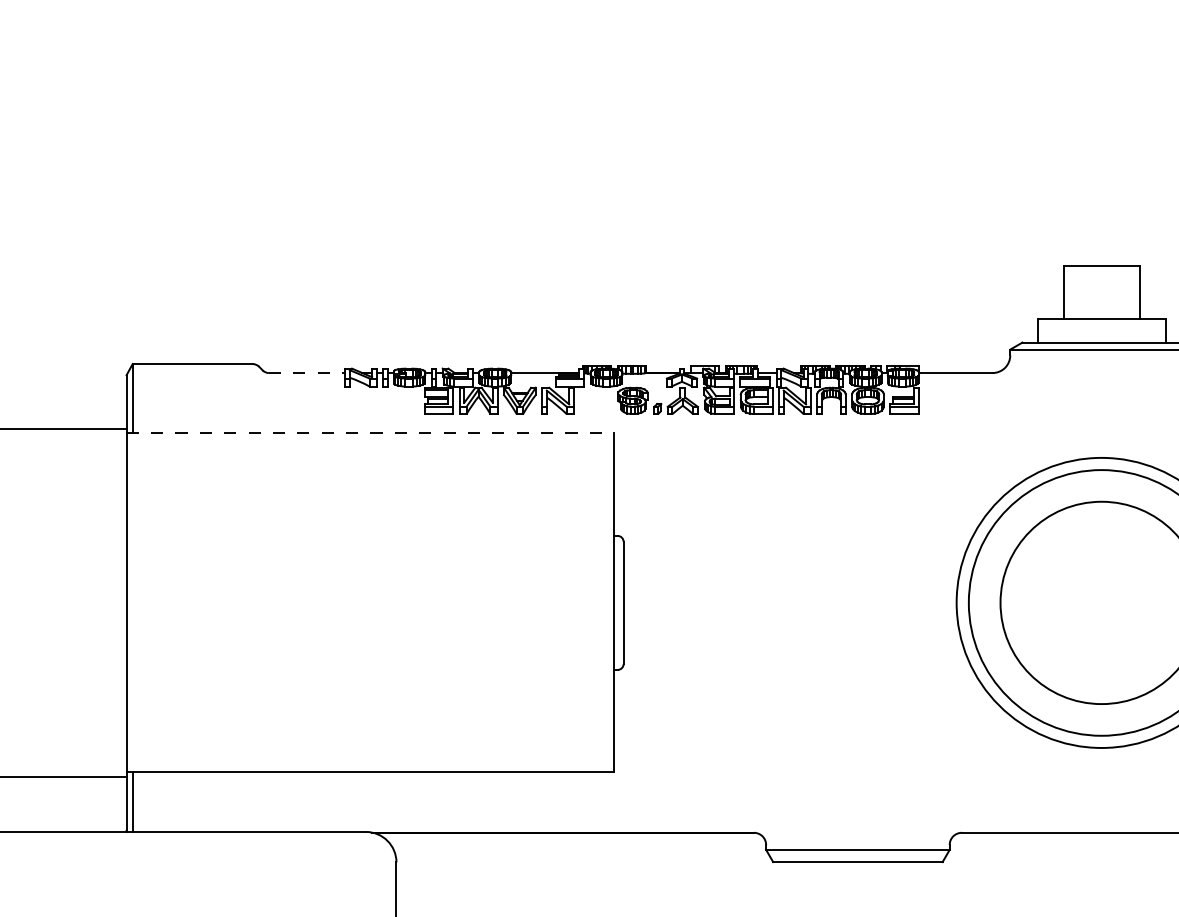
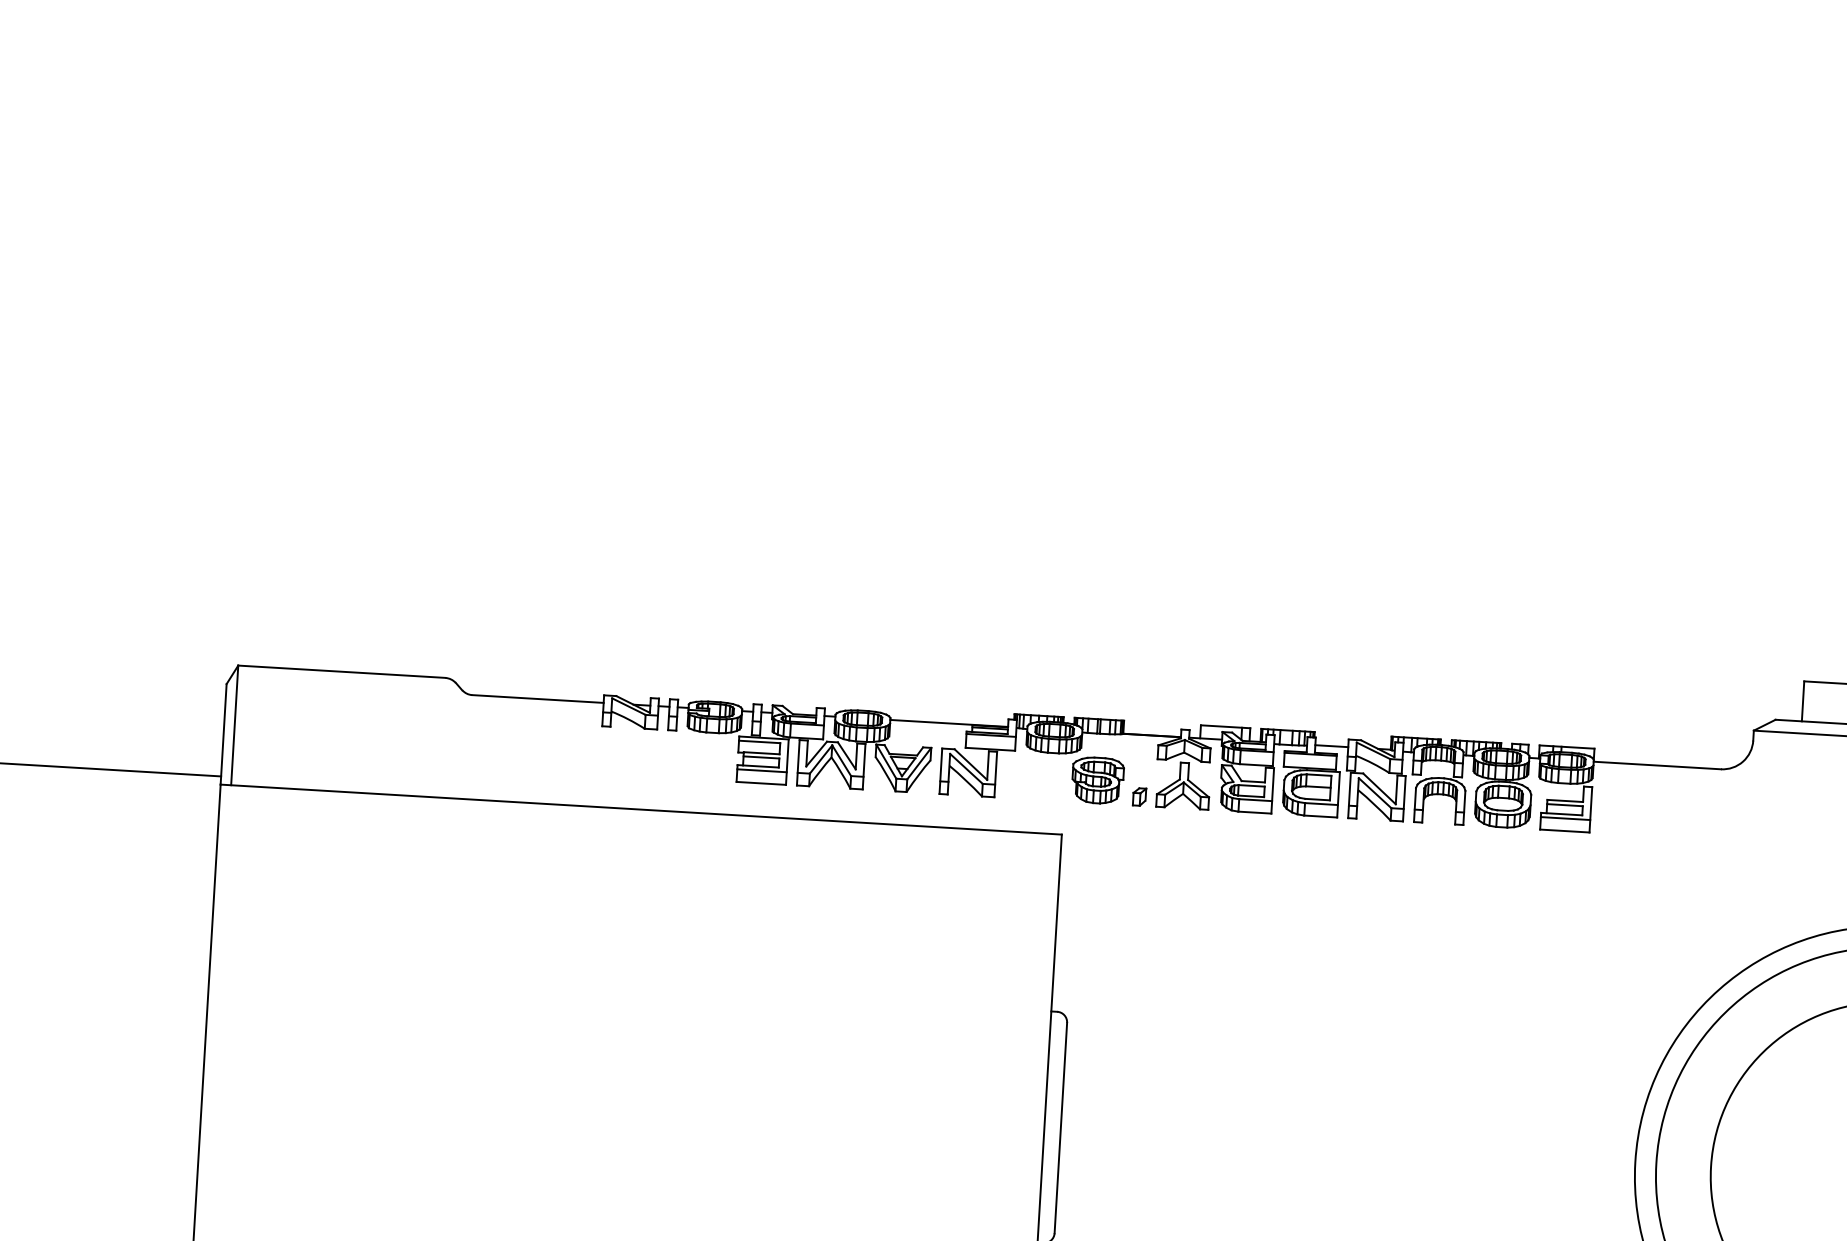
line: (307, 373) -> (538, 699), dashed -> solid
line: (370, 433) -> (641, 809), dashed -> solid

